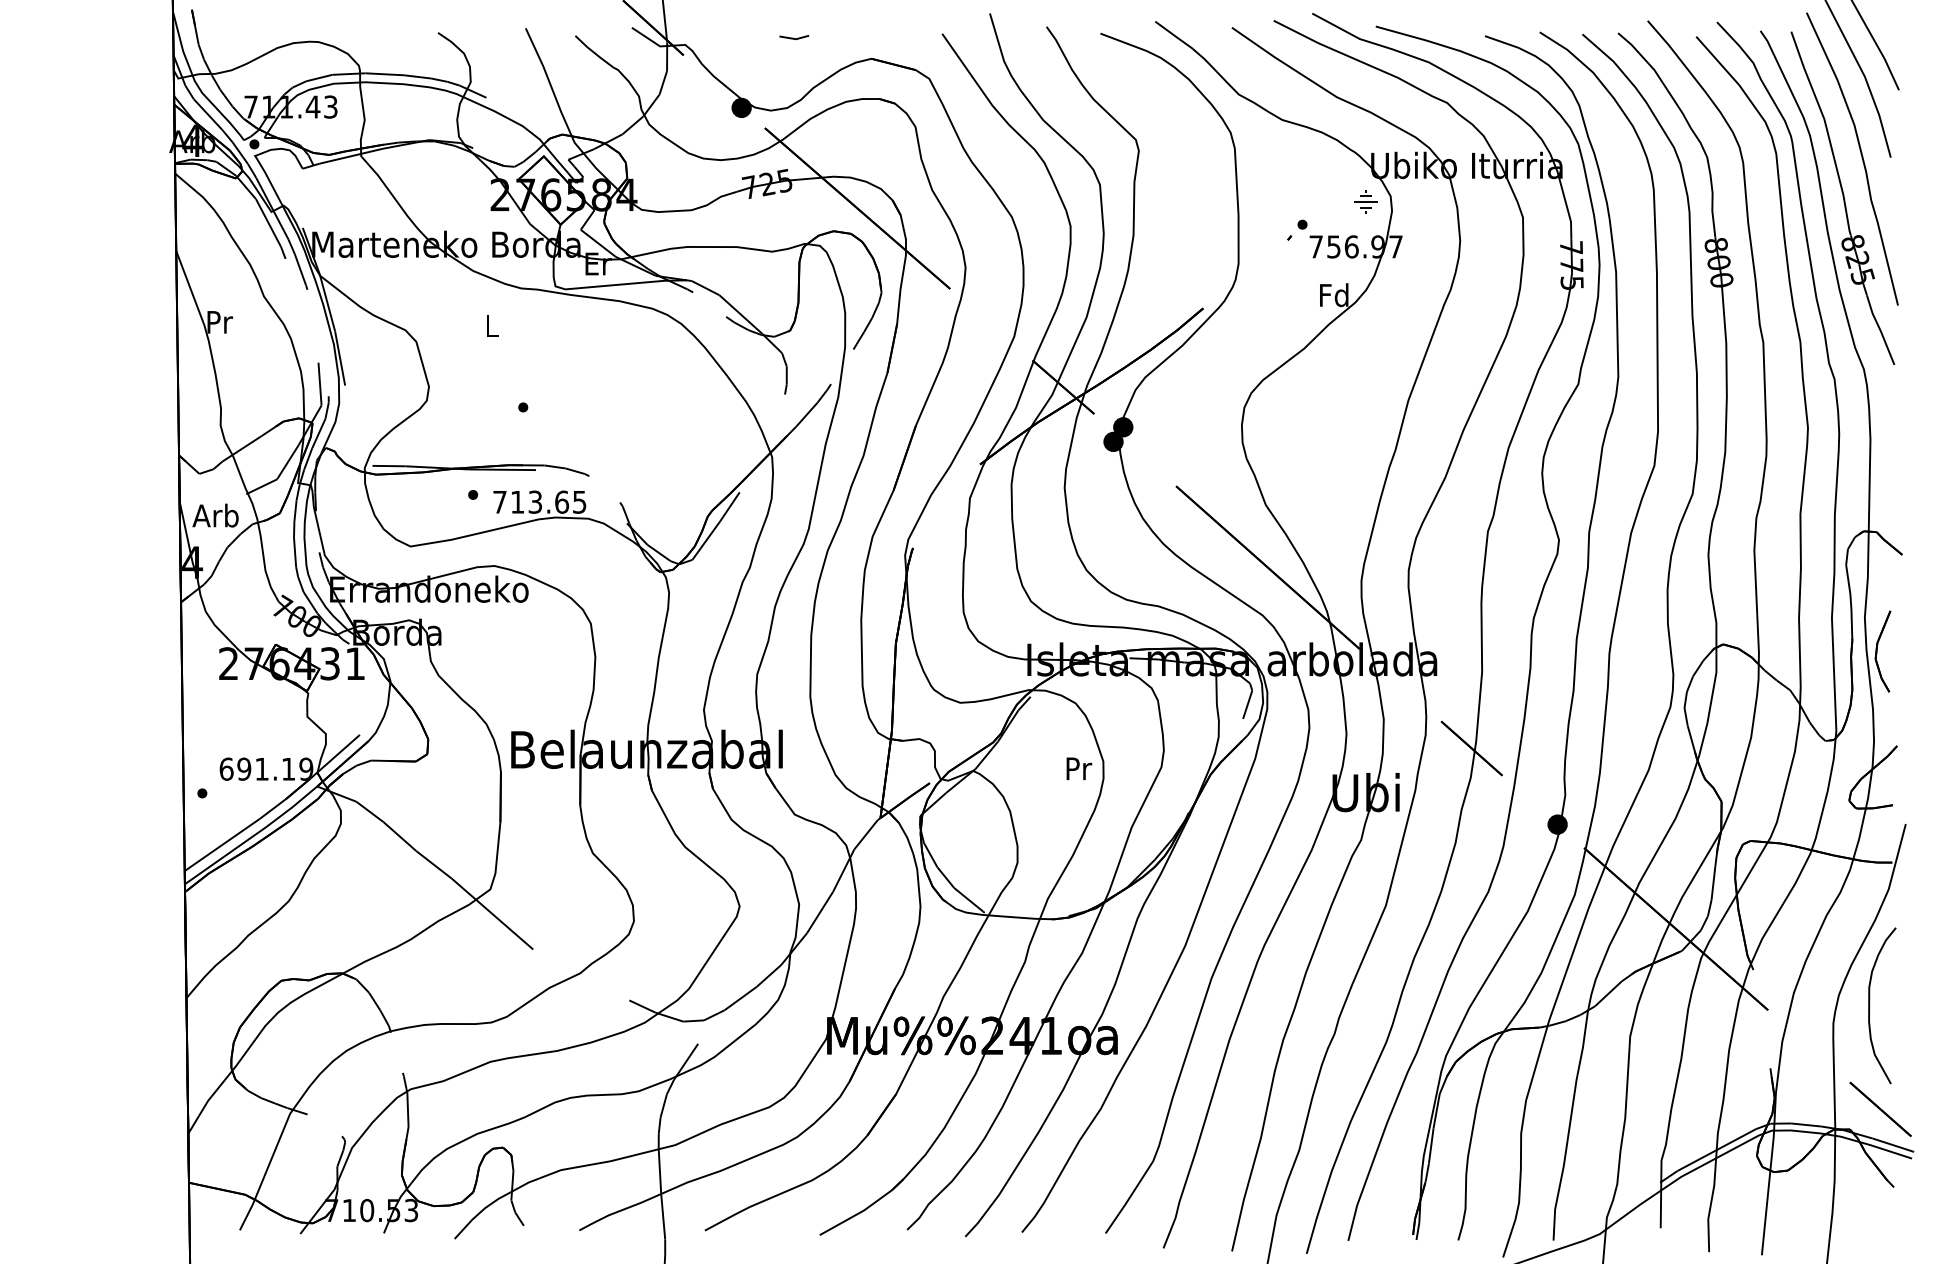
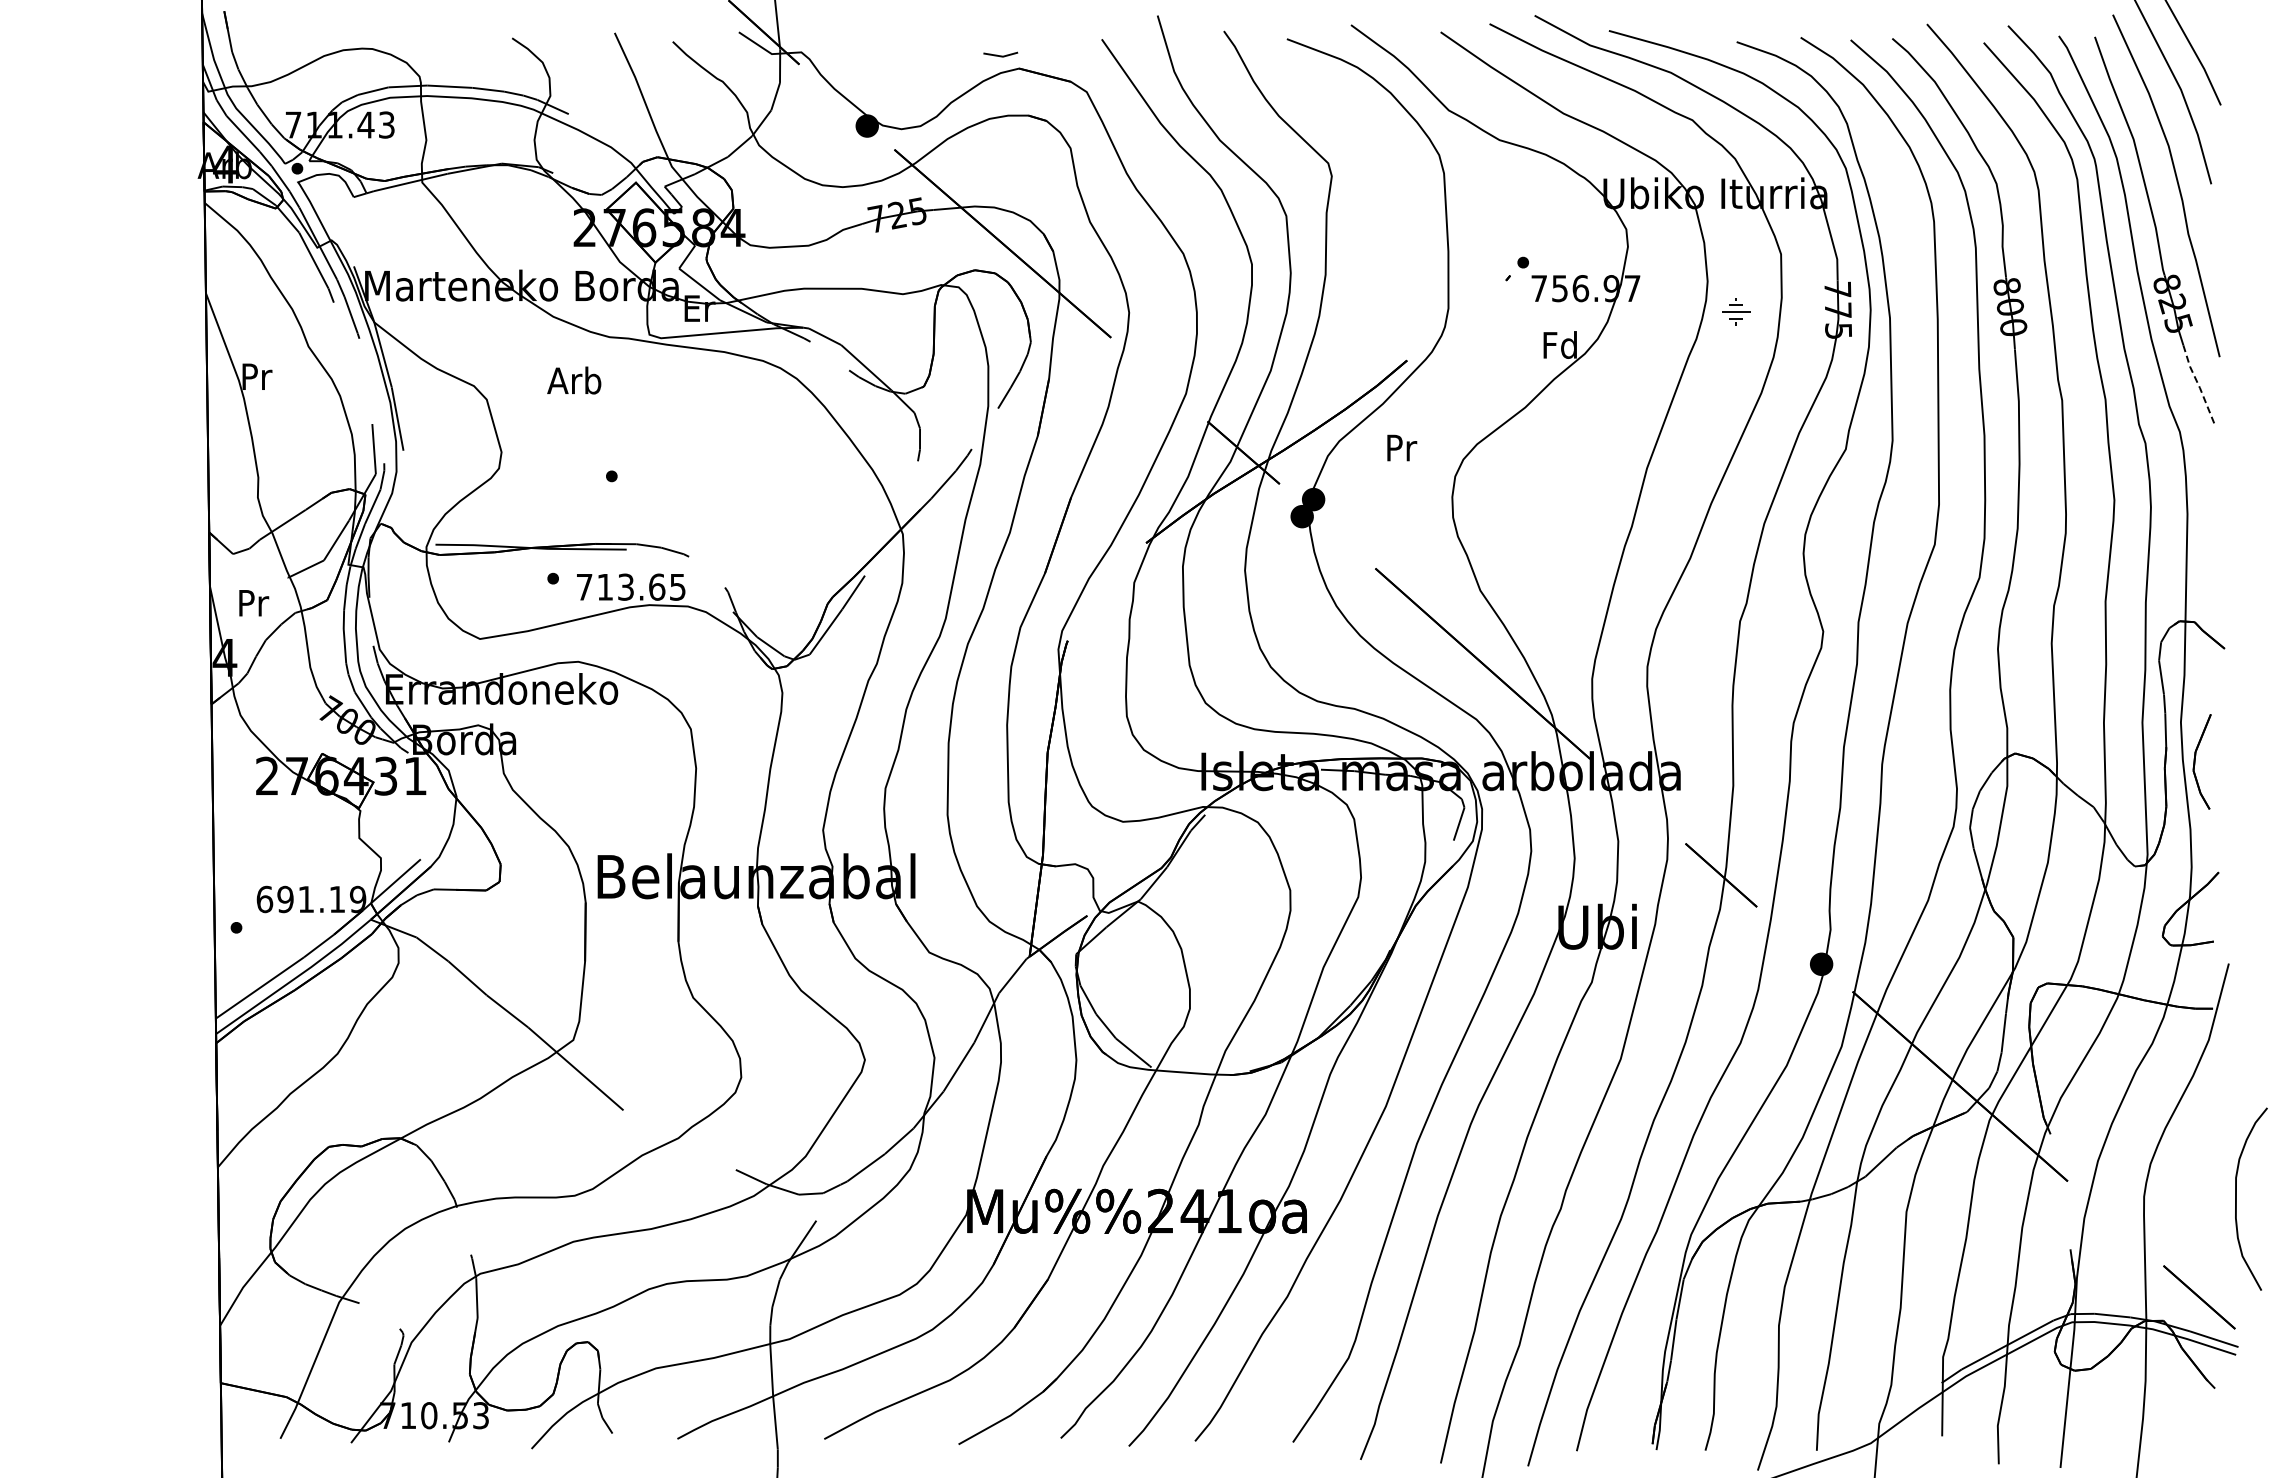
line: (794, 38) -> (1000, 55), moved
part: (1366, 201) -> (1736, 311), moved
text: (491, 325) -> (574, 380), L -> Arb
line: (1880, 330) -> (2199, 386), solid -> dashed
text: (215, 515) -> (251, 602), Arb -> Pr
text: (1079, 768) -> (1402, 447), moved
curve: (1869, 1005) -> (2236, 1198), moved

